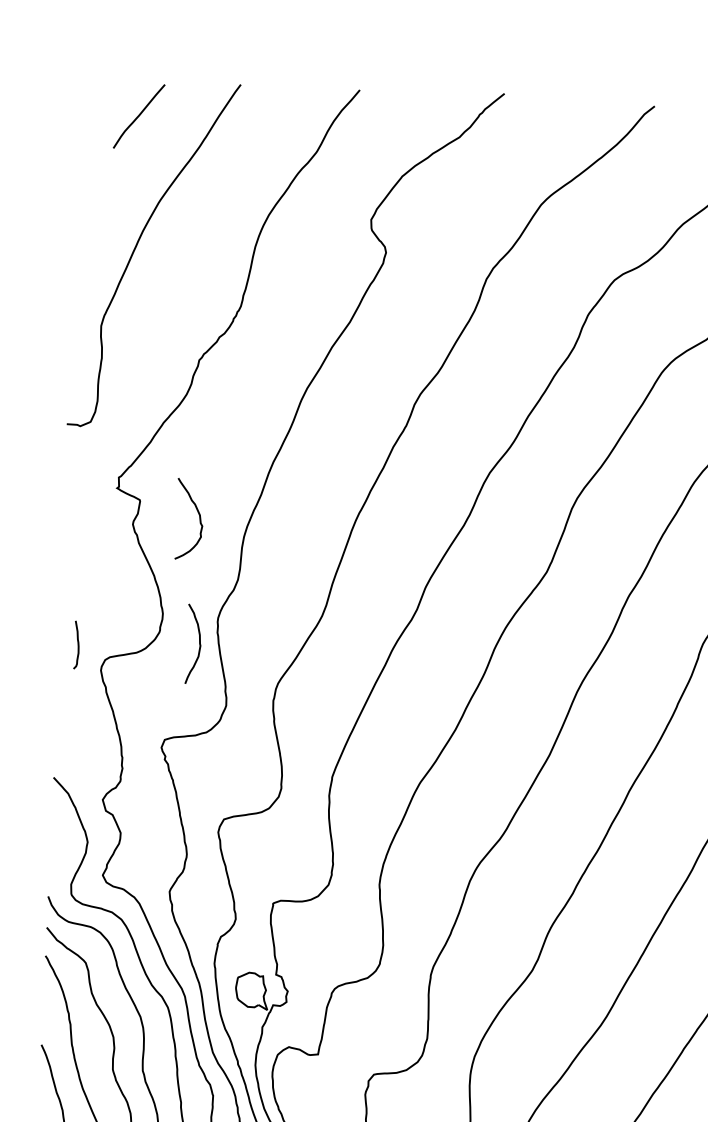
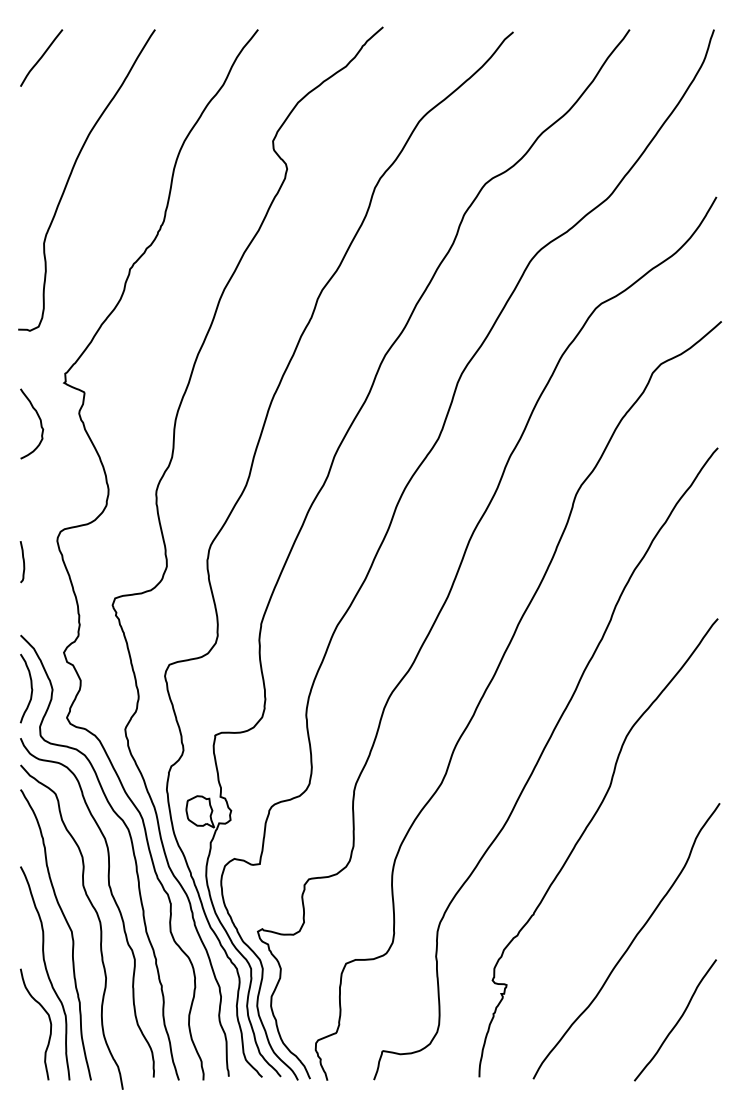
curve: (139, 115) -> (41, 57), moved
curve: (198, 515) -> (39, 420), moved
curve: (198, 643) -> (30, 687), moved
curve: (77, 645) -> (23, 562), moved

